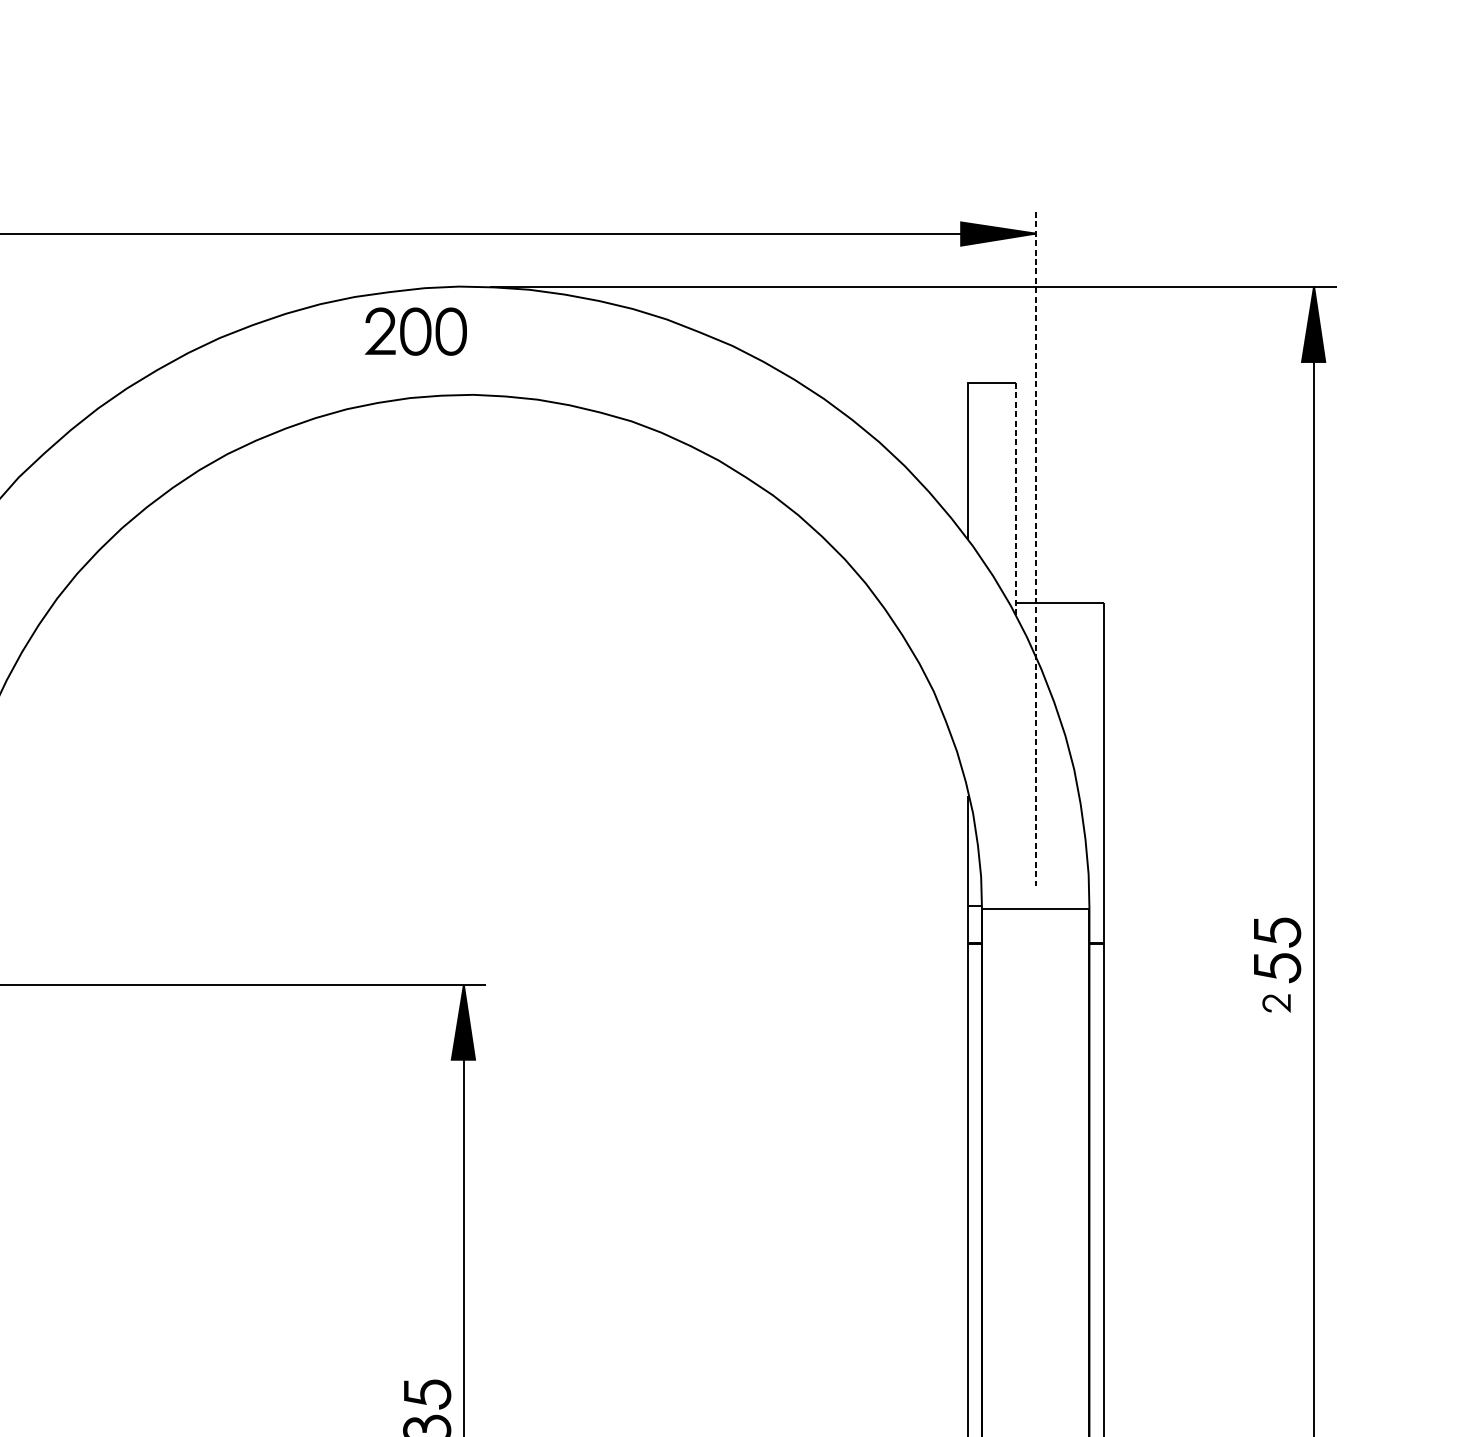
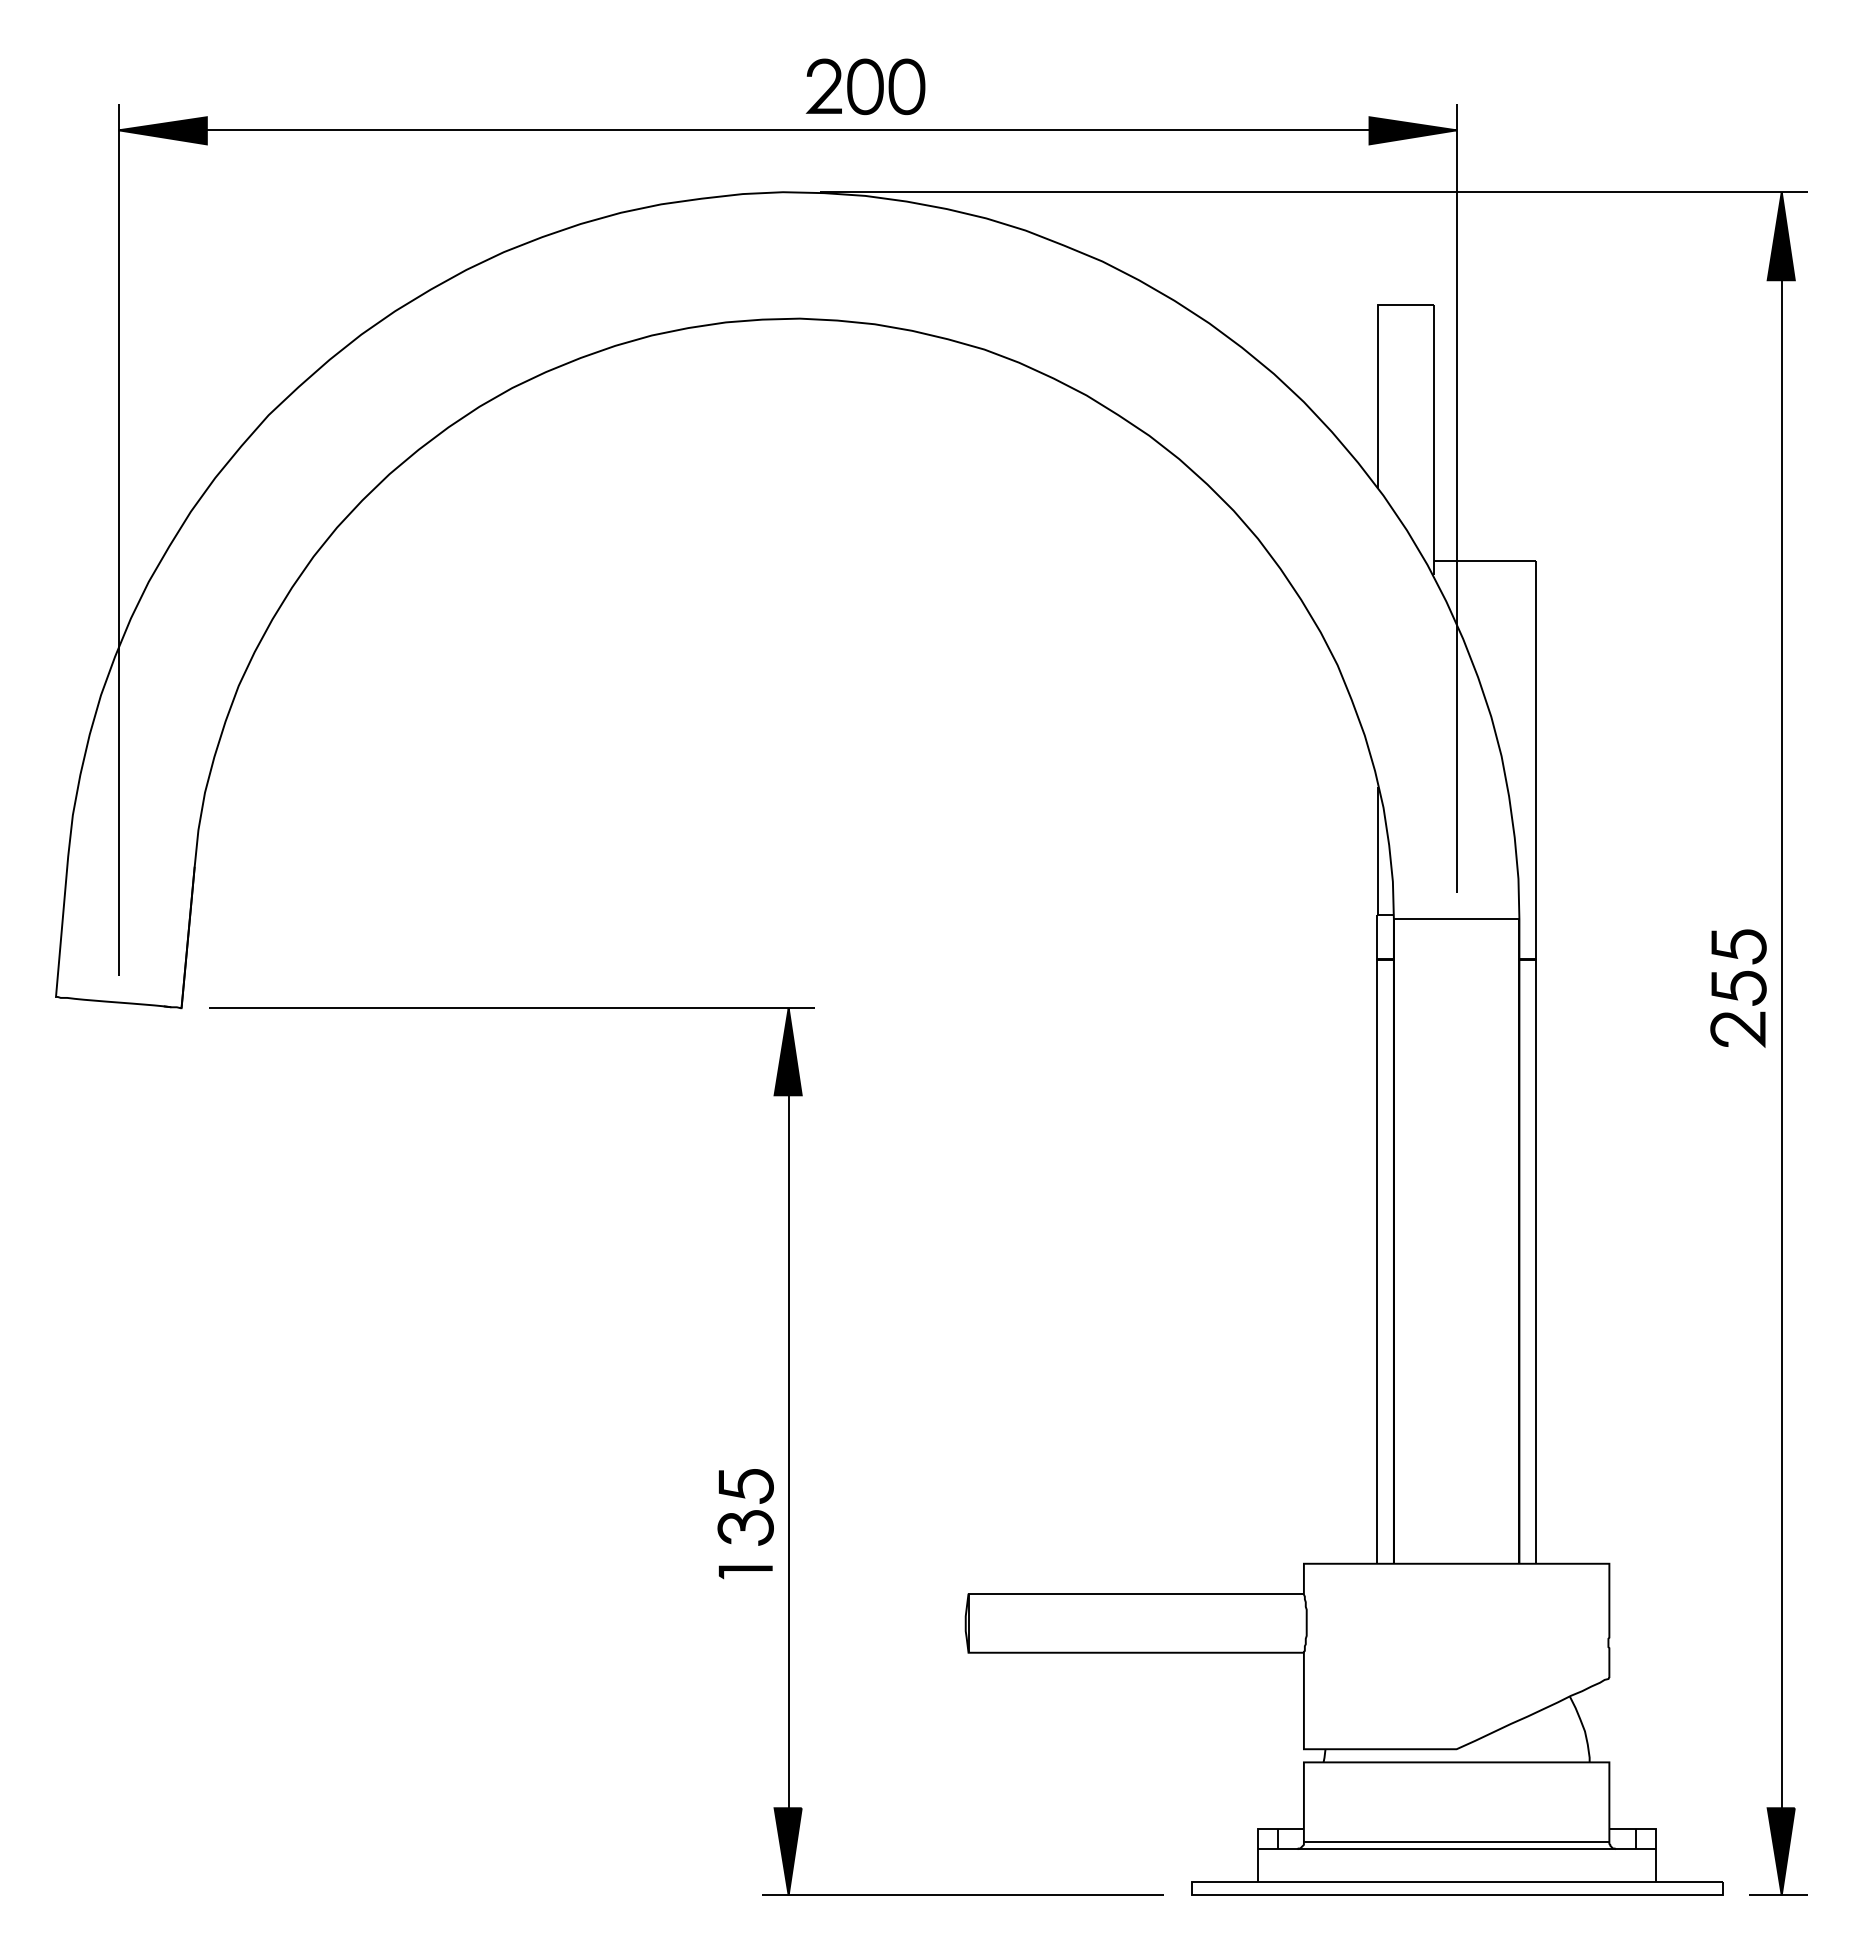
part: (415, 331) -> (865, 86), moved
line: (1015, 499) -> (1433, 440), dashed -> solid
line: (1035, 548) -> (1456, 498), dashed -> solid
part: (1276, 1003) -> (1737, 1029), size x1.67

